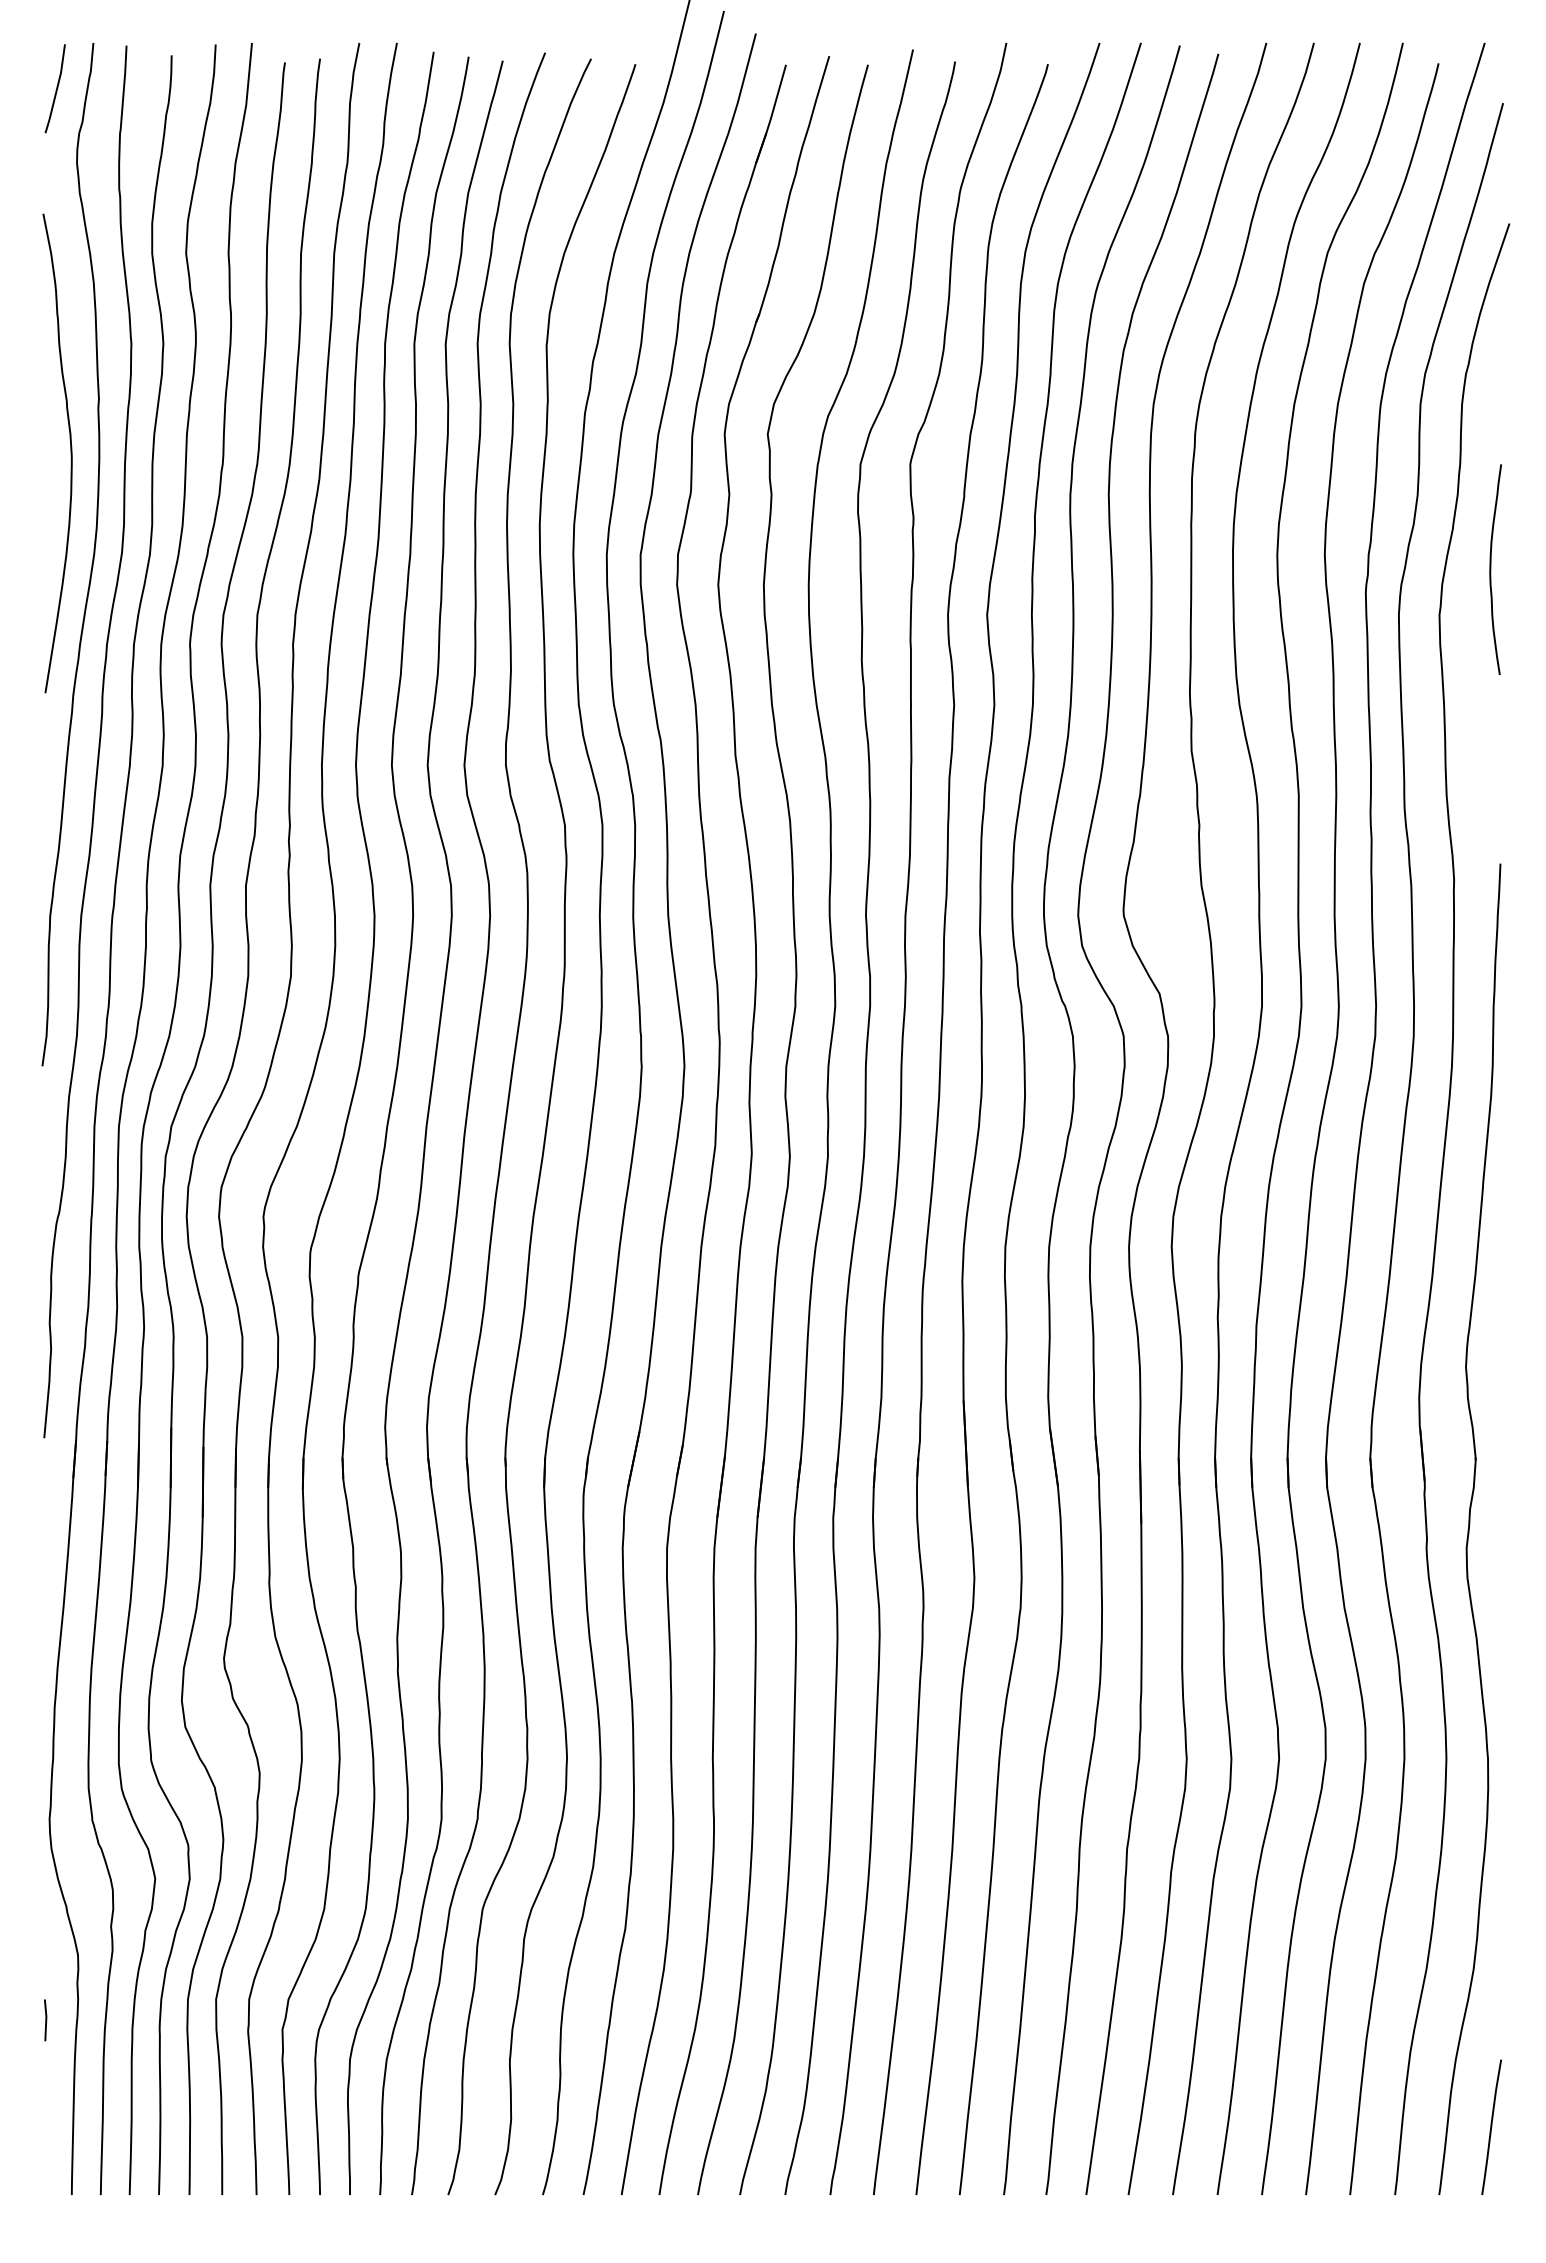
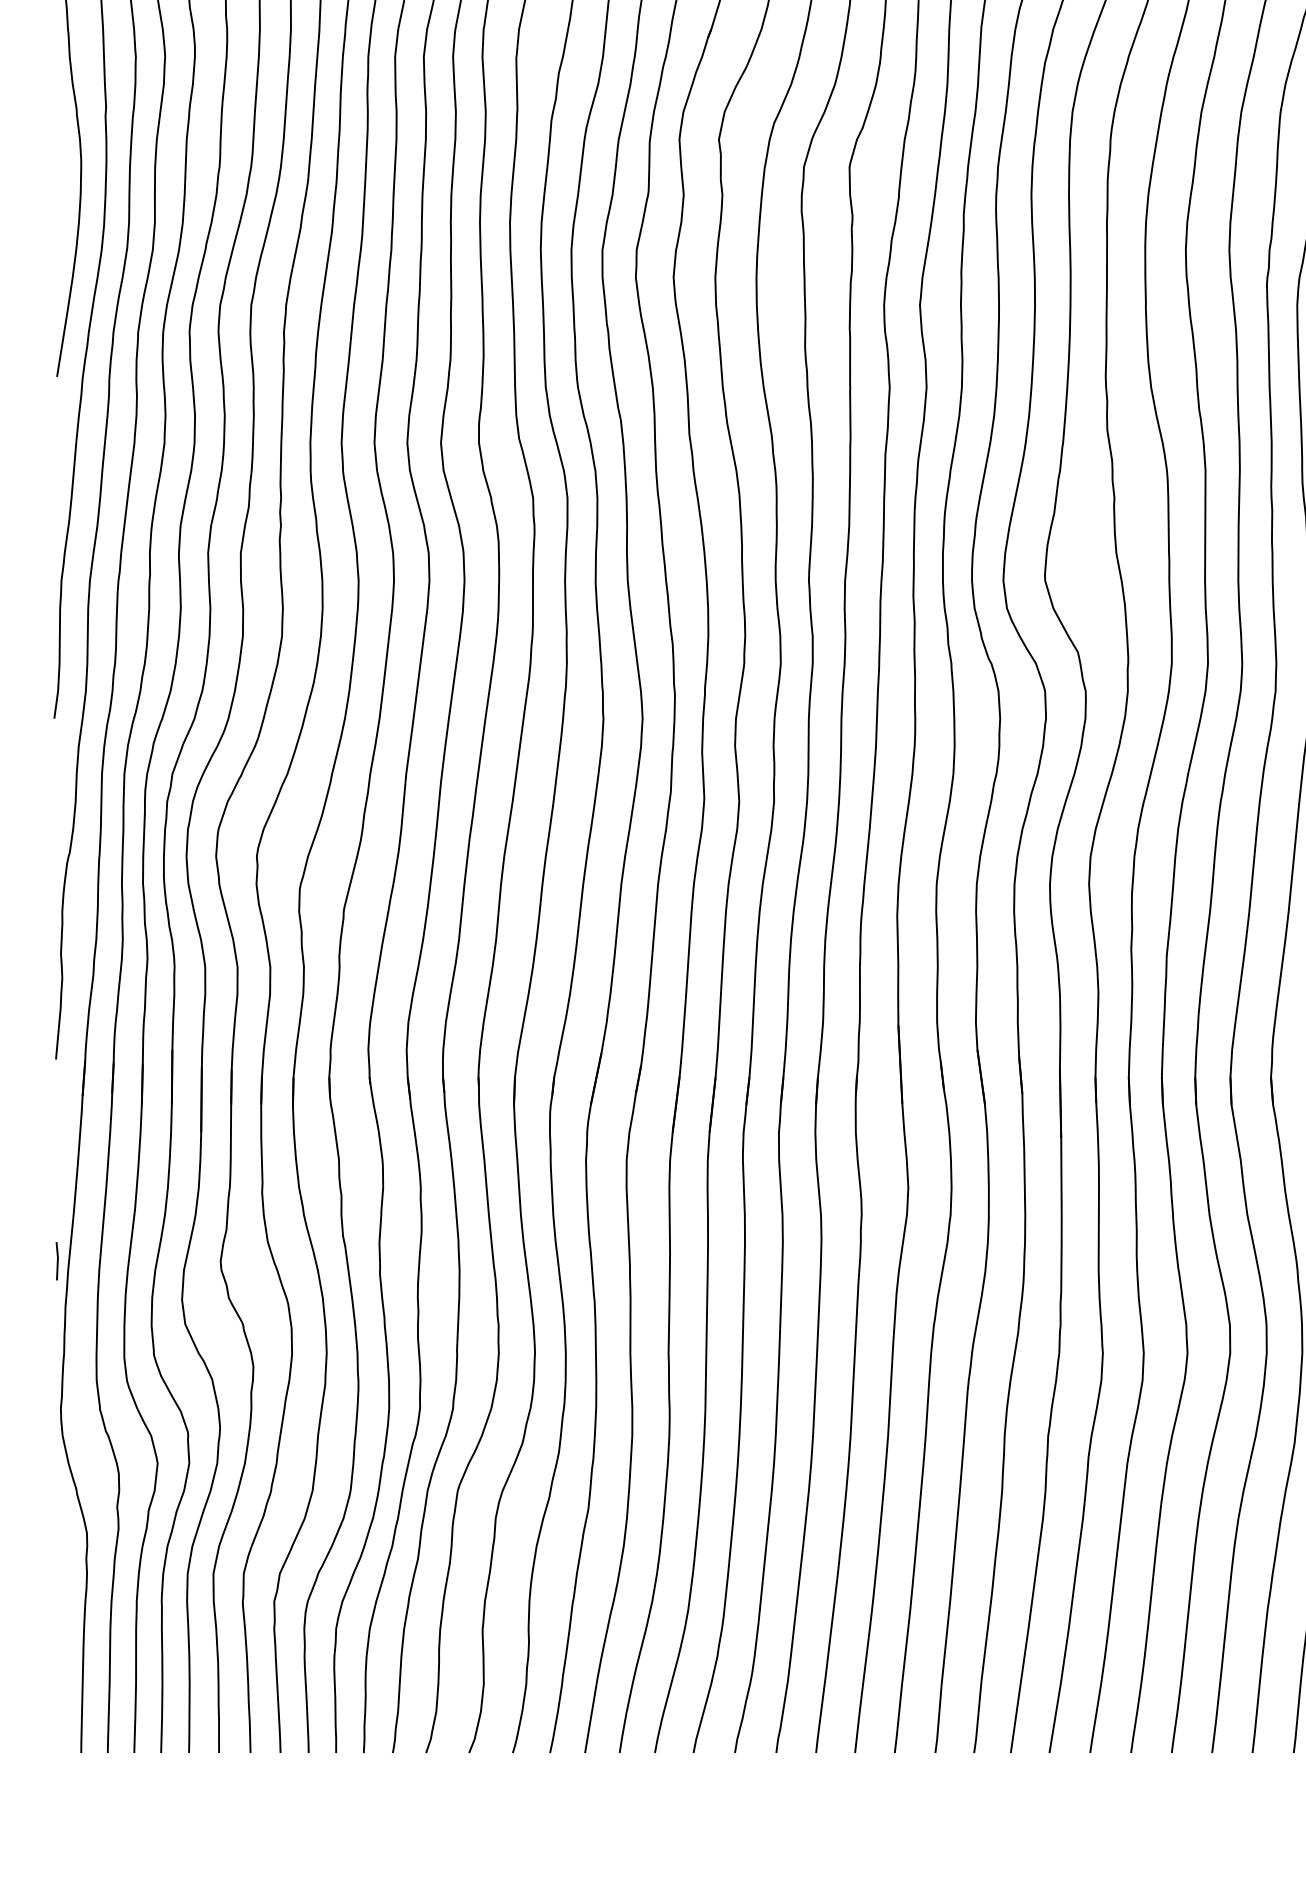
line: (45, 2020) -> (57, 1261), moved

